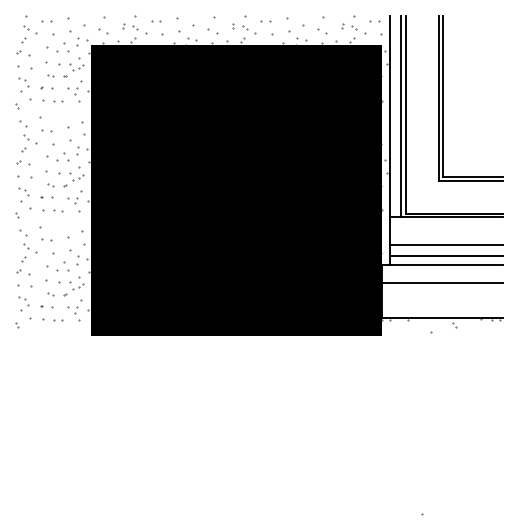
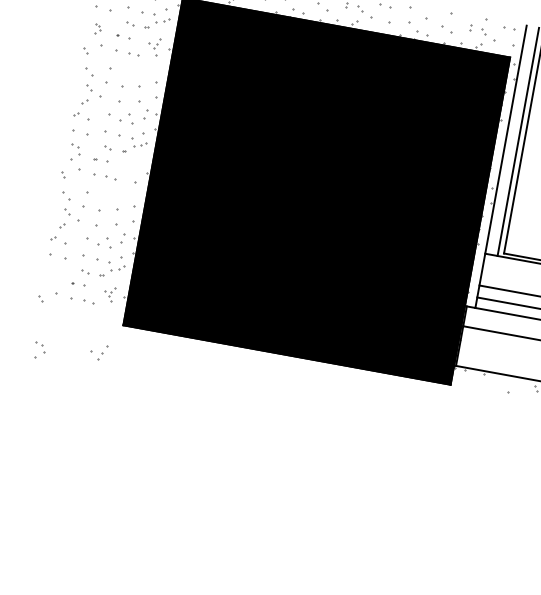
part: (23, 84) -> (97, 27), size x0.6
part: (74, 91) -> (153, 46), size x0.7
part: (46, 130) -> (114, 84), size x1.6
part: (74, 197) -> (98, 352), moved
part: (46, 239) -> (91, 208), size x1.6
part: (23, 303) -> (39, 349), moved
part: (74, 310) -> (108, 294), size x0.6

